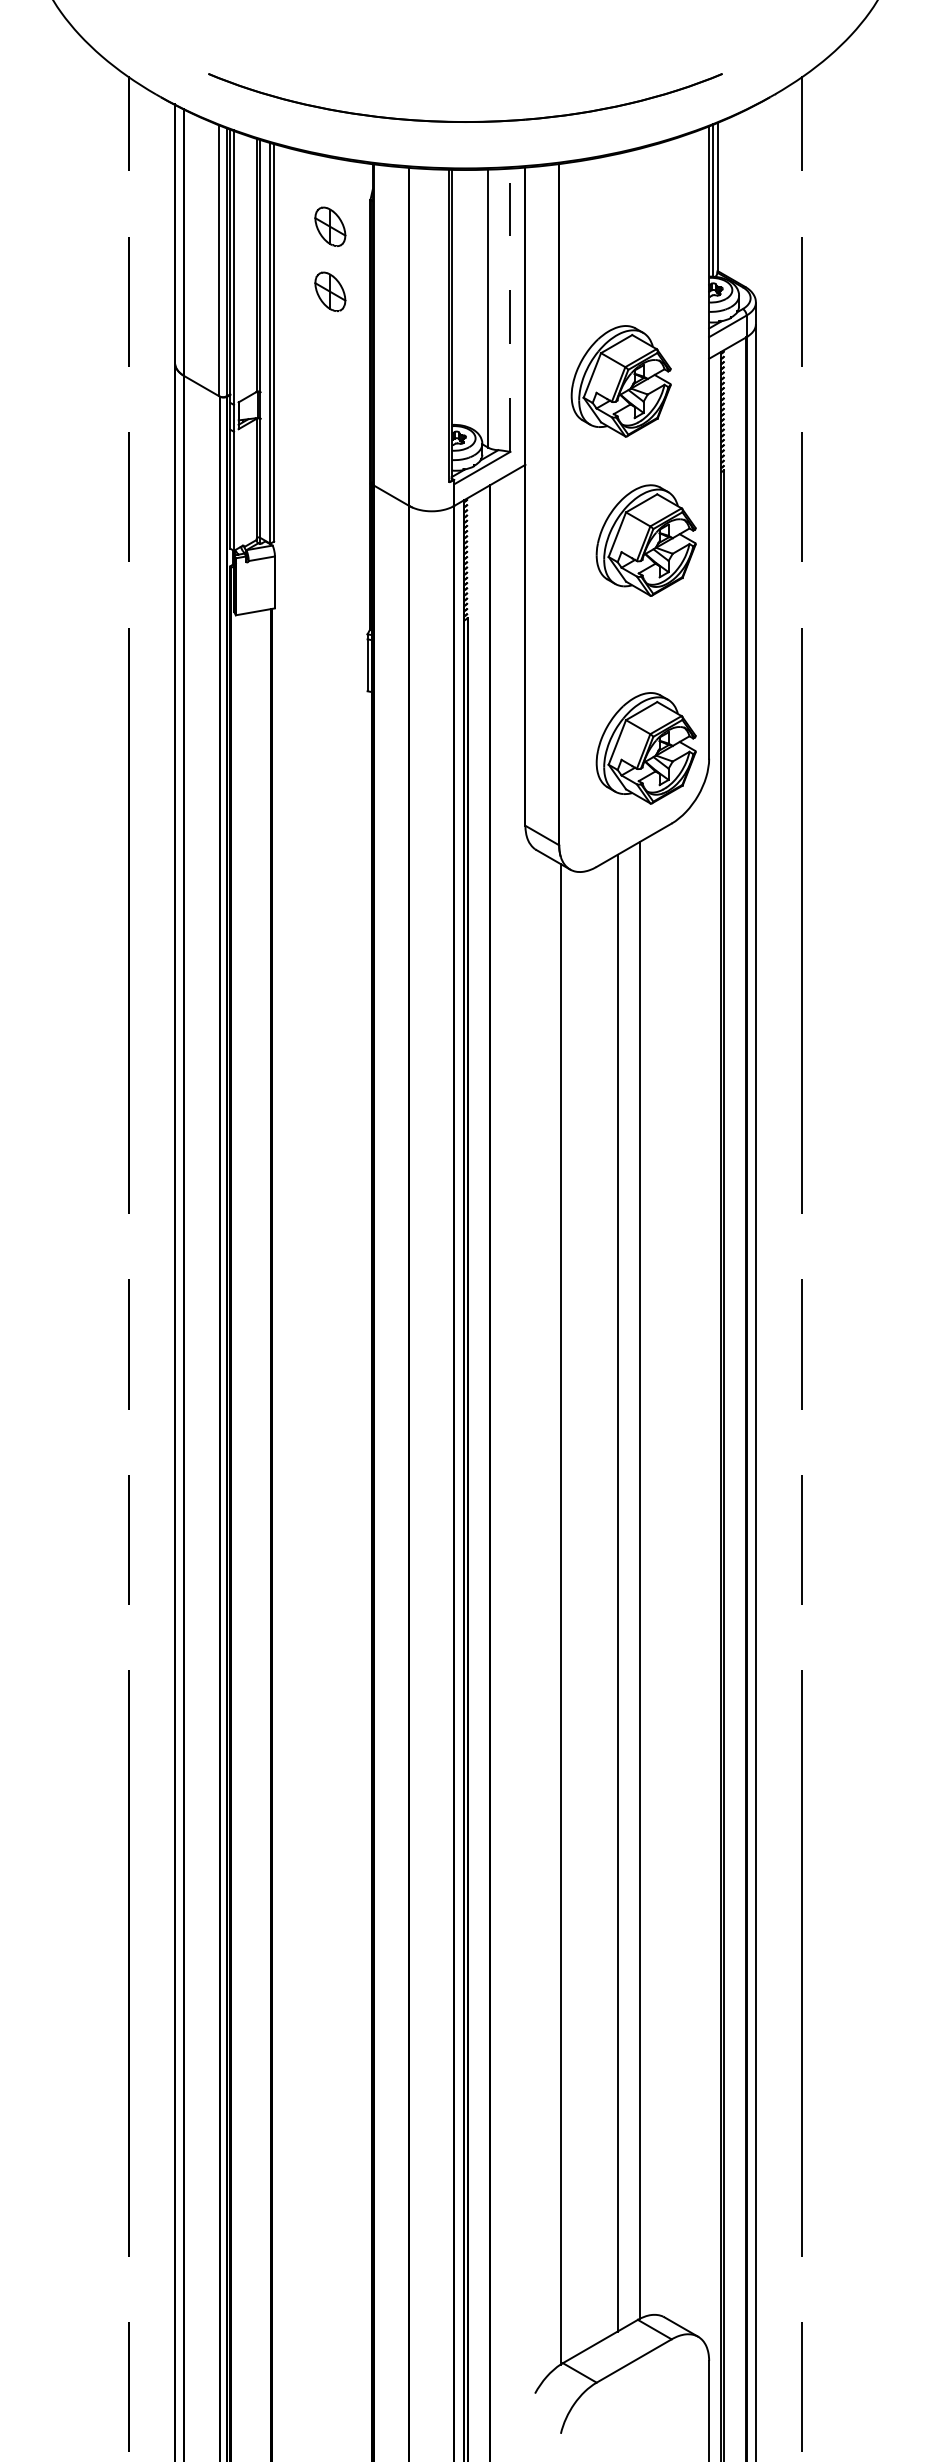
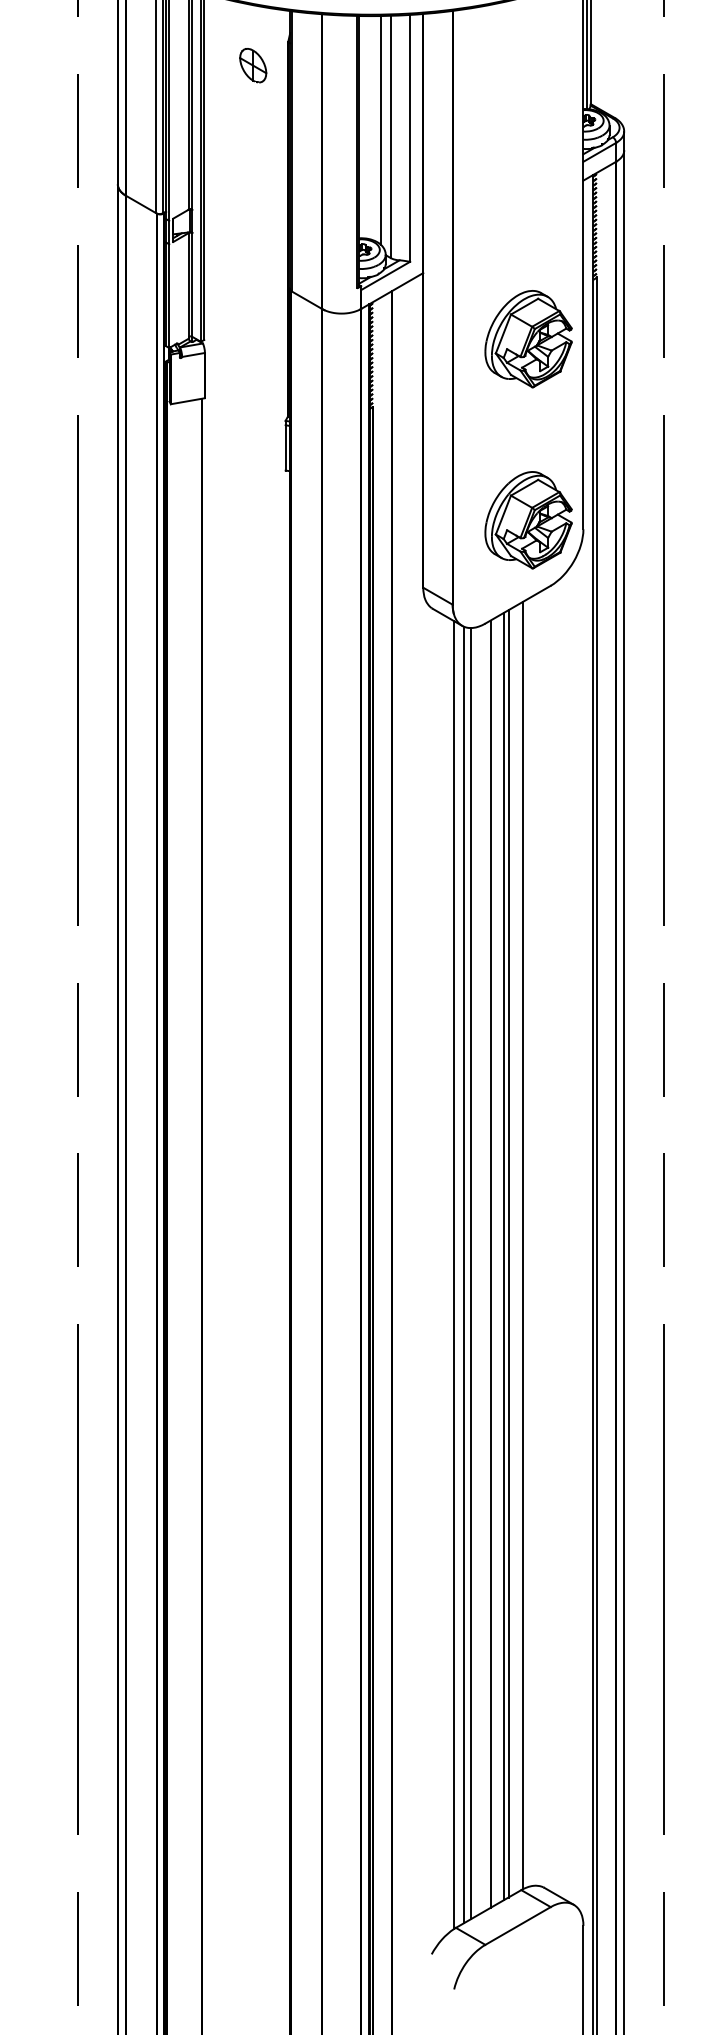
part: (330, 291) -> (253, 121), removed
line: (476, 300) -> (380, 129), added
line: (510, 310) -> (410, 138), dashed -> solid
part: (620, 381) -> (506, 200), removed
line: (623, 1589) -> (508, 1253), added
line: (602, 1601) -> (490, 1263), added
line: (580, 1612) -> (471, 1273), added
line: (572, 1613) -> (464, 1274), added

